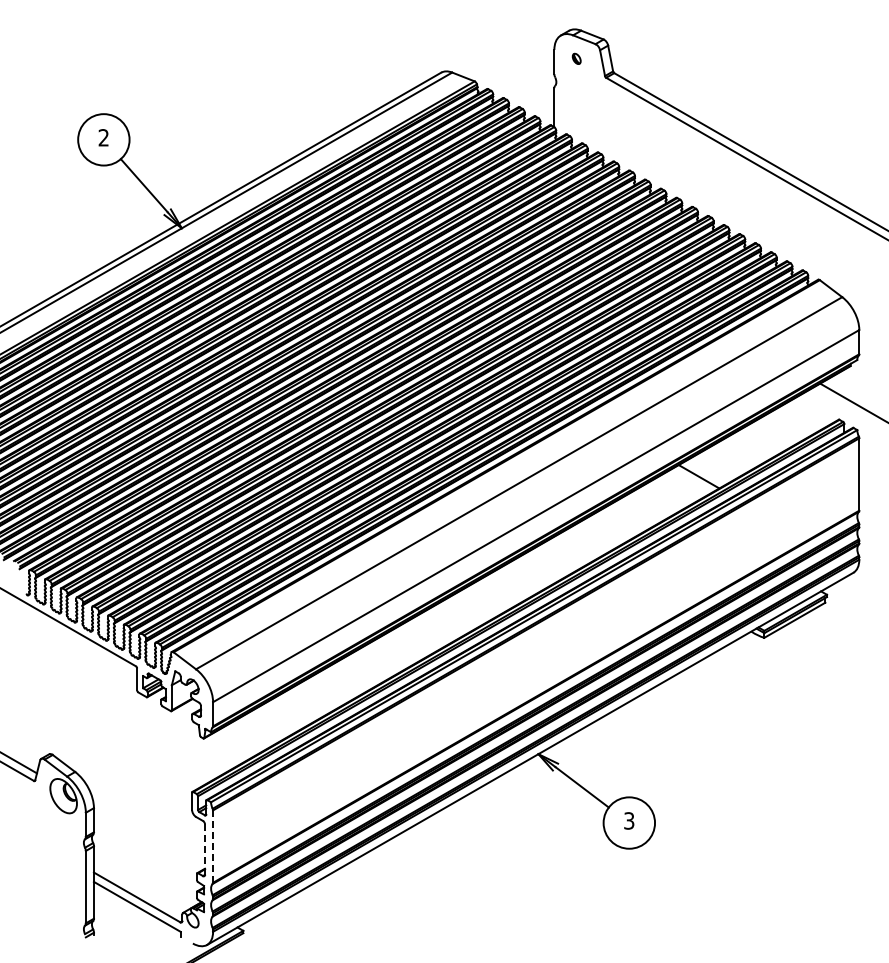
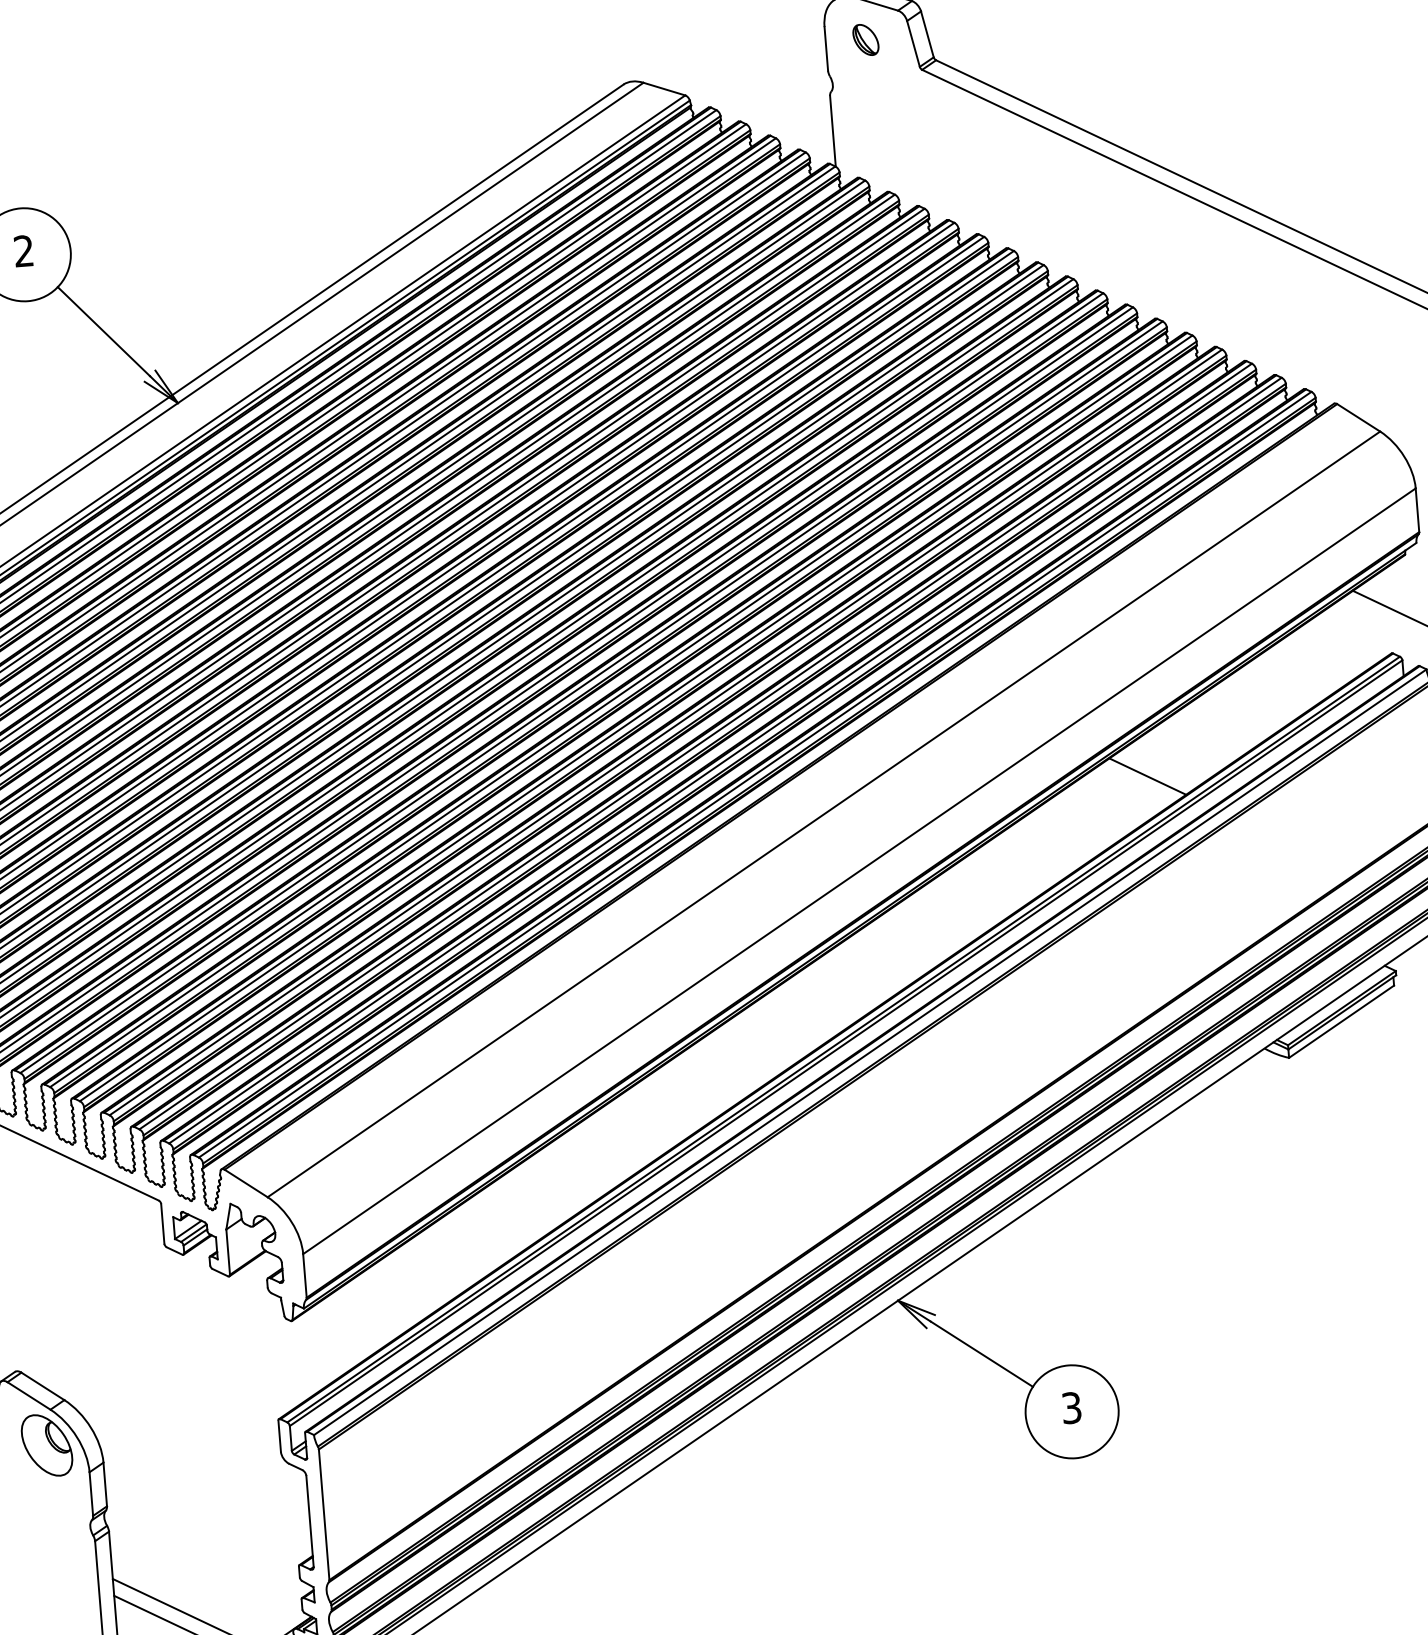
part: (576, 58) -> (865, 39), size x1.67
line: (213, 846) -> (324, 1514), dashed -> solid
line: (205, 850) -> (311, 1522), dashed -> solid

